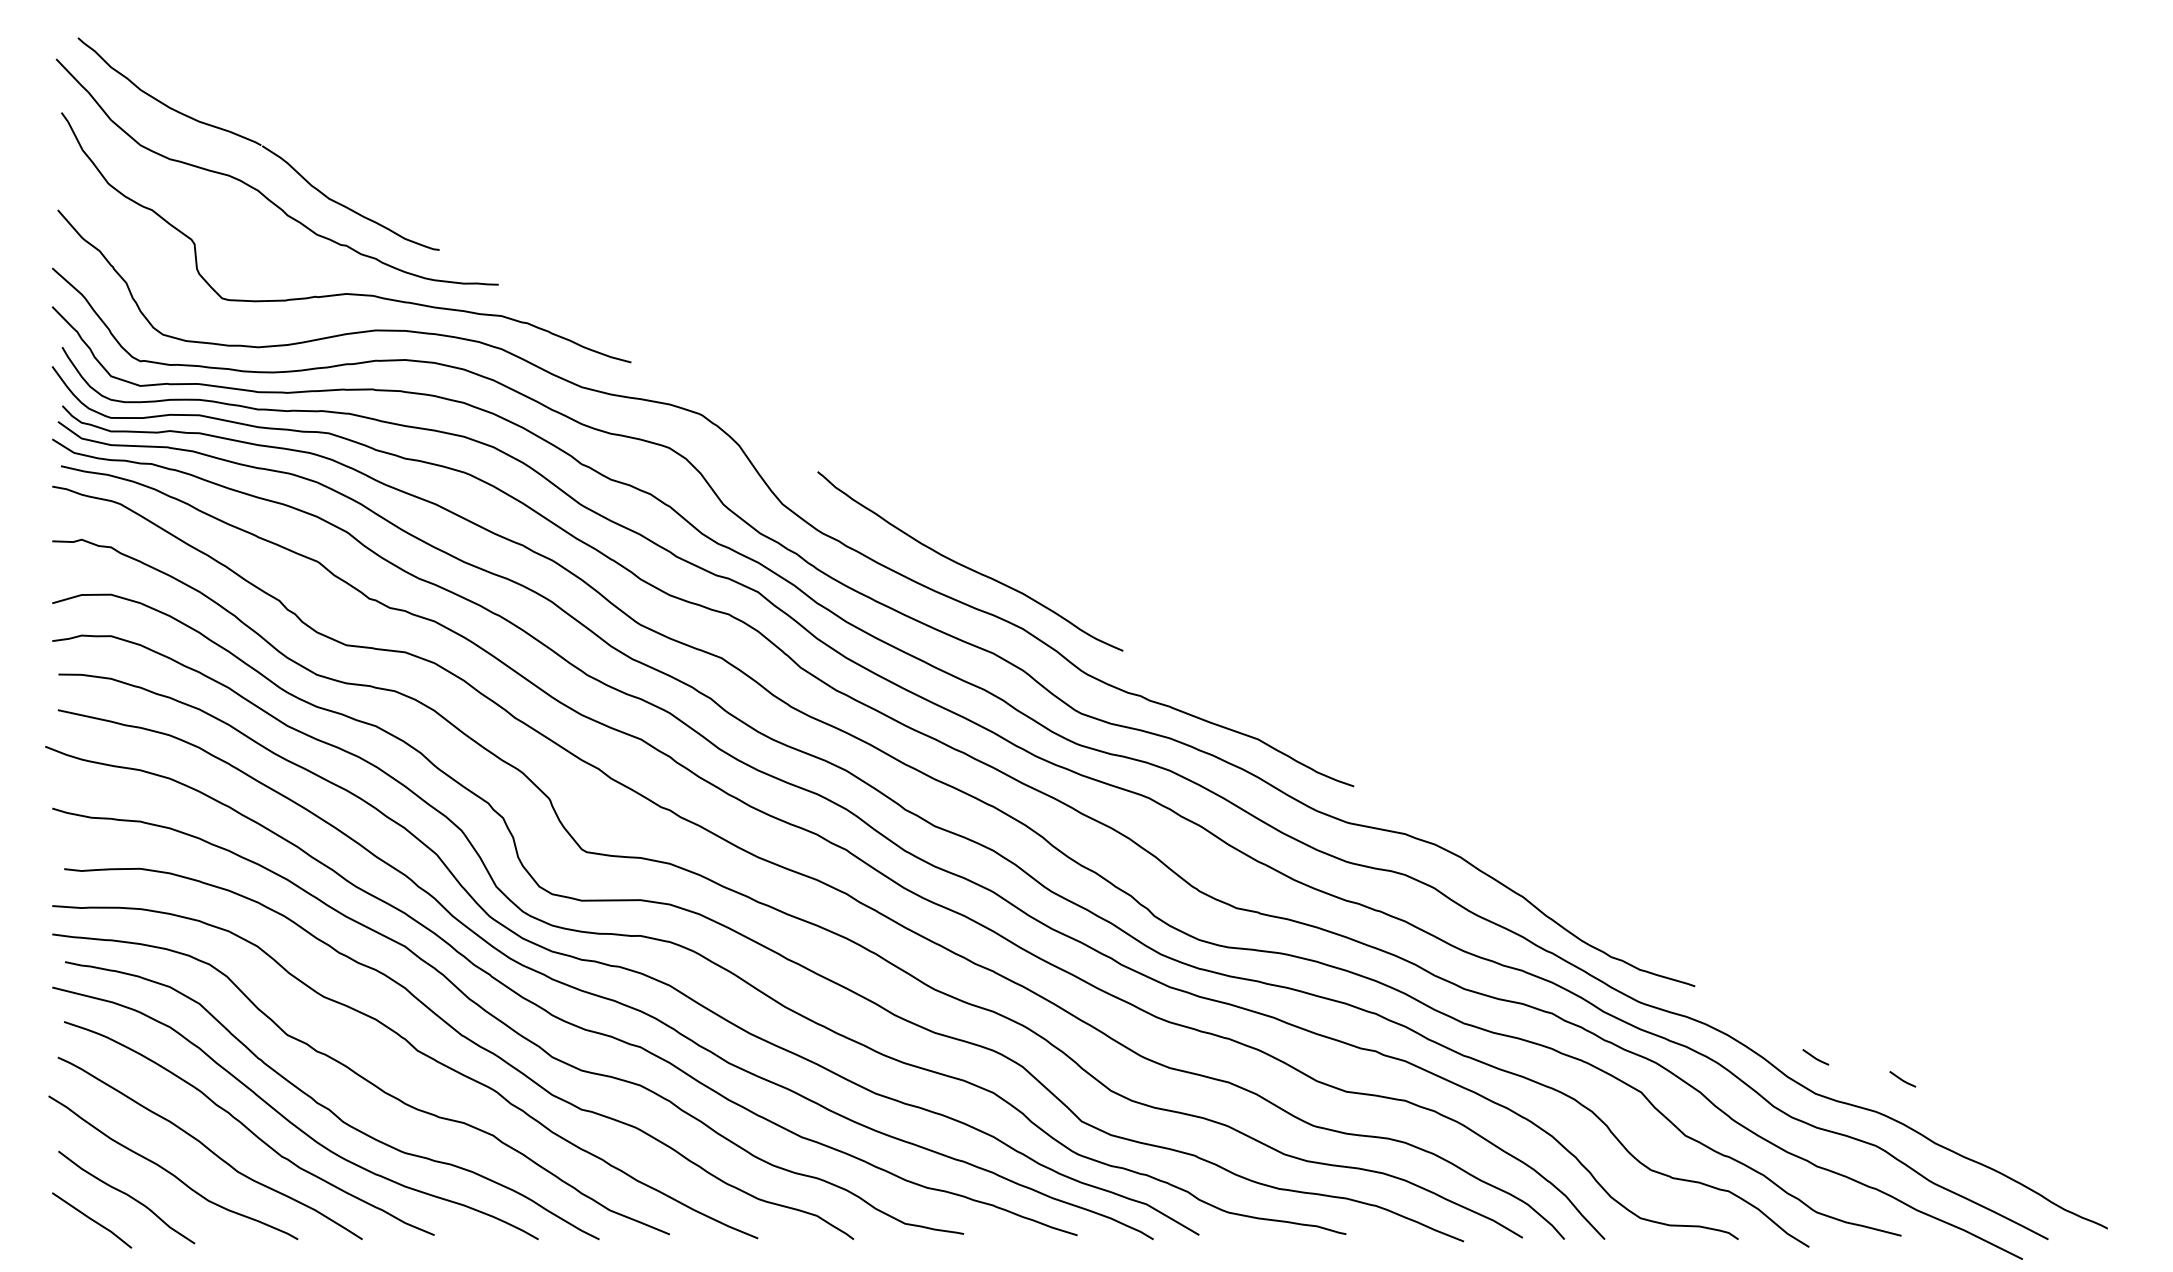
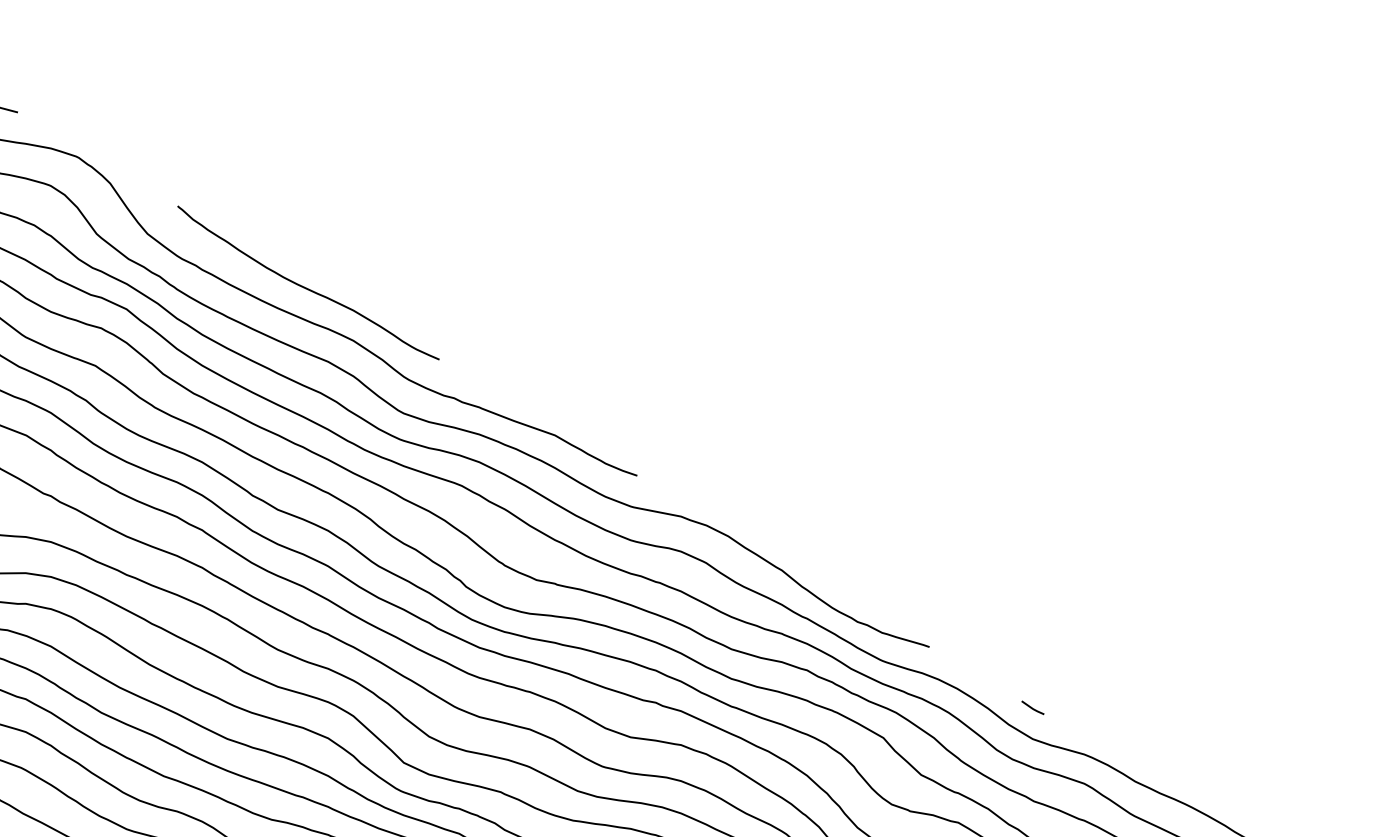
line: (1902, 1079) -> (1107, 726), removed

